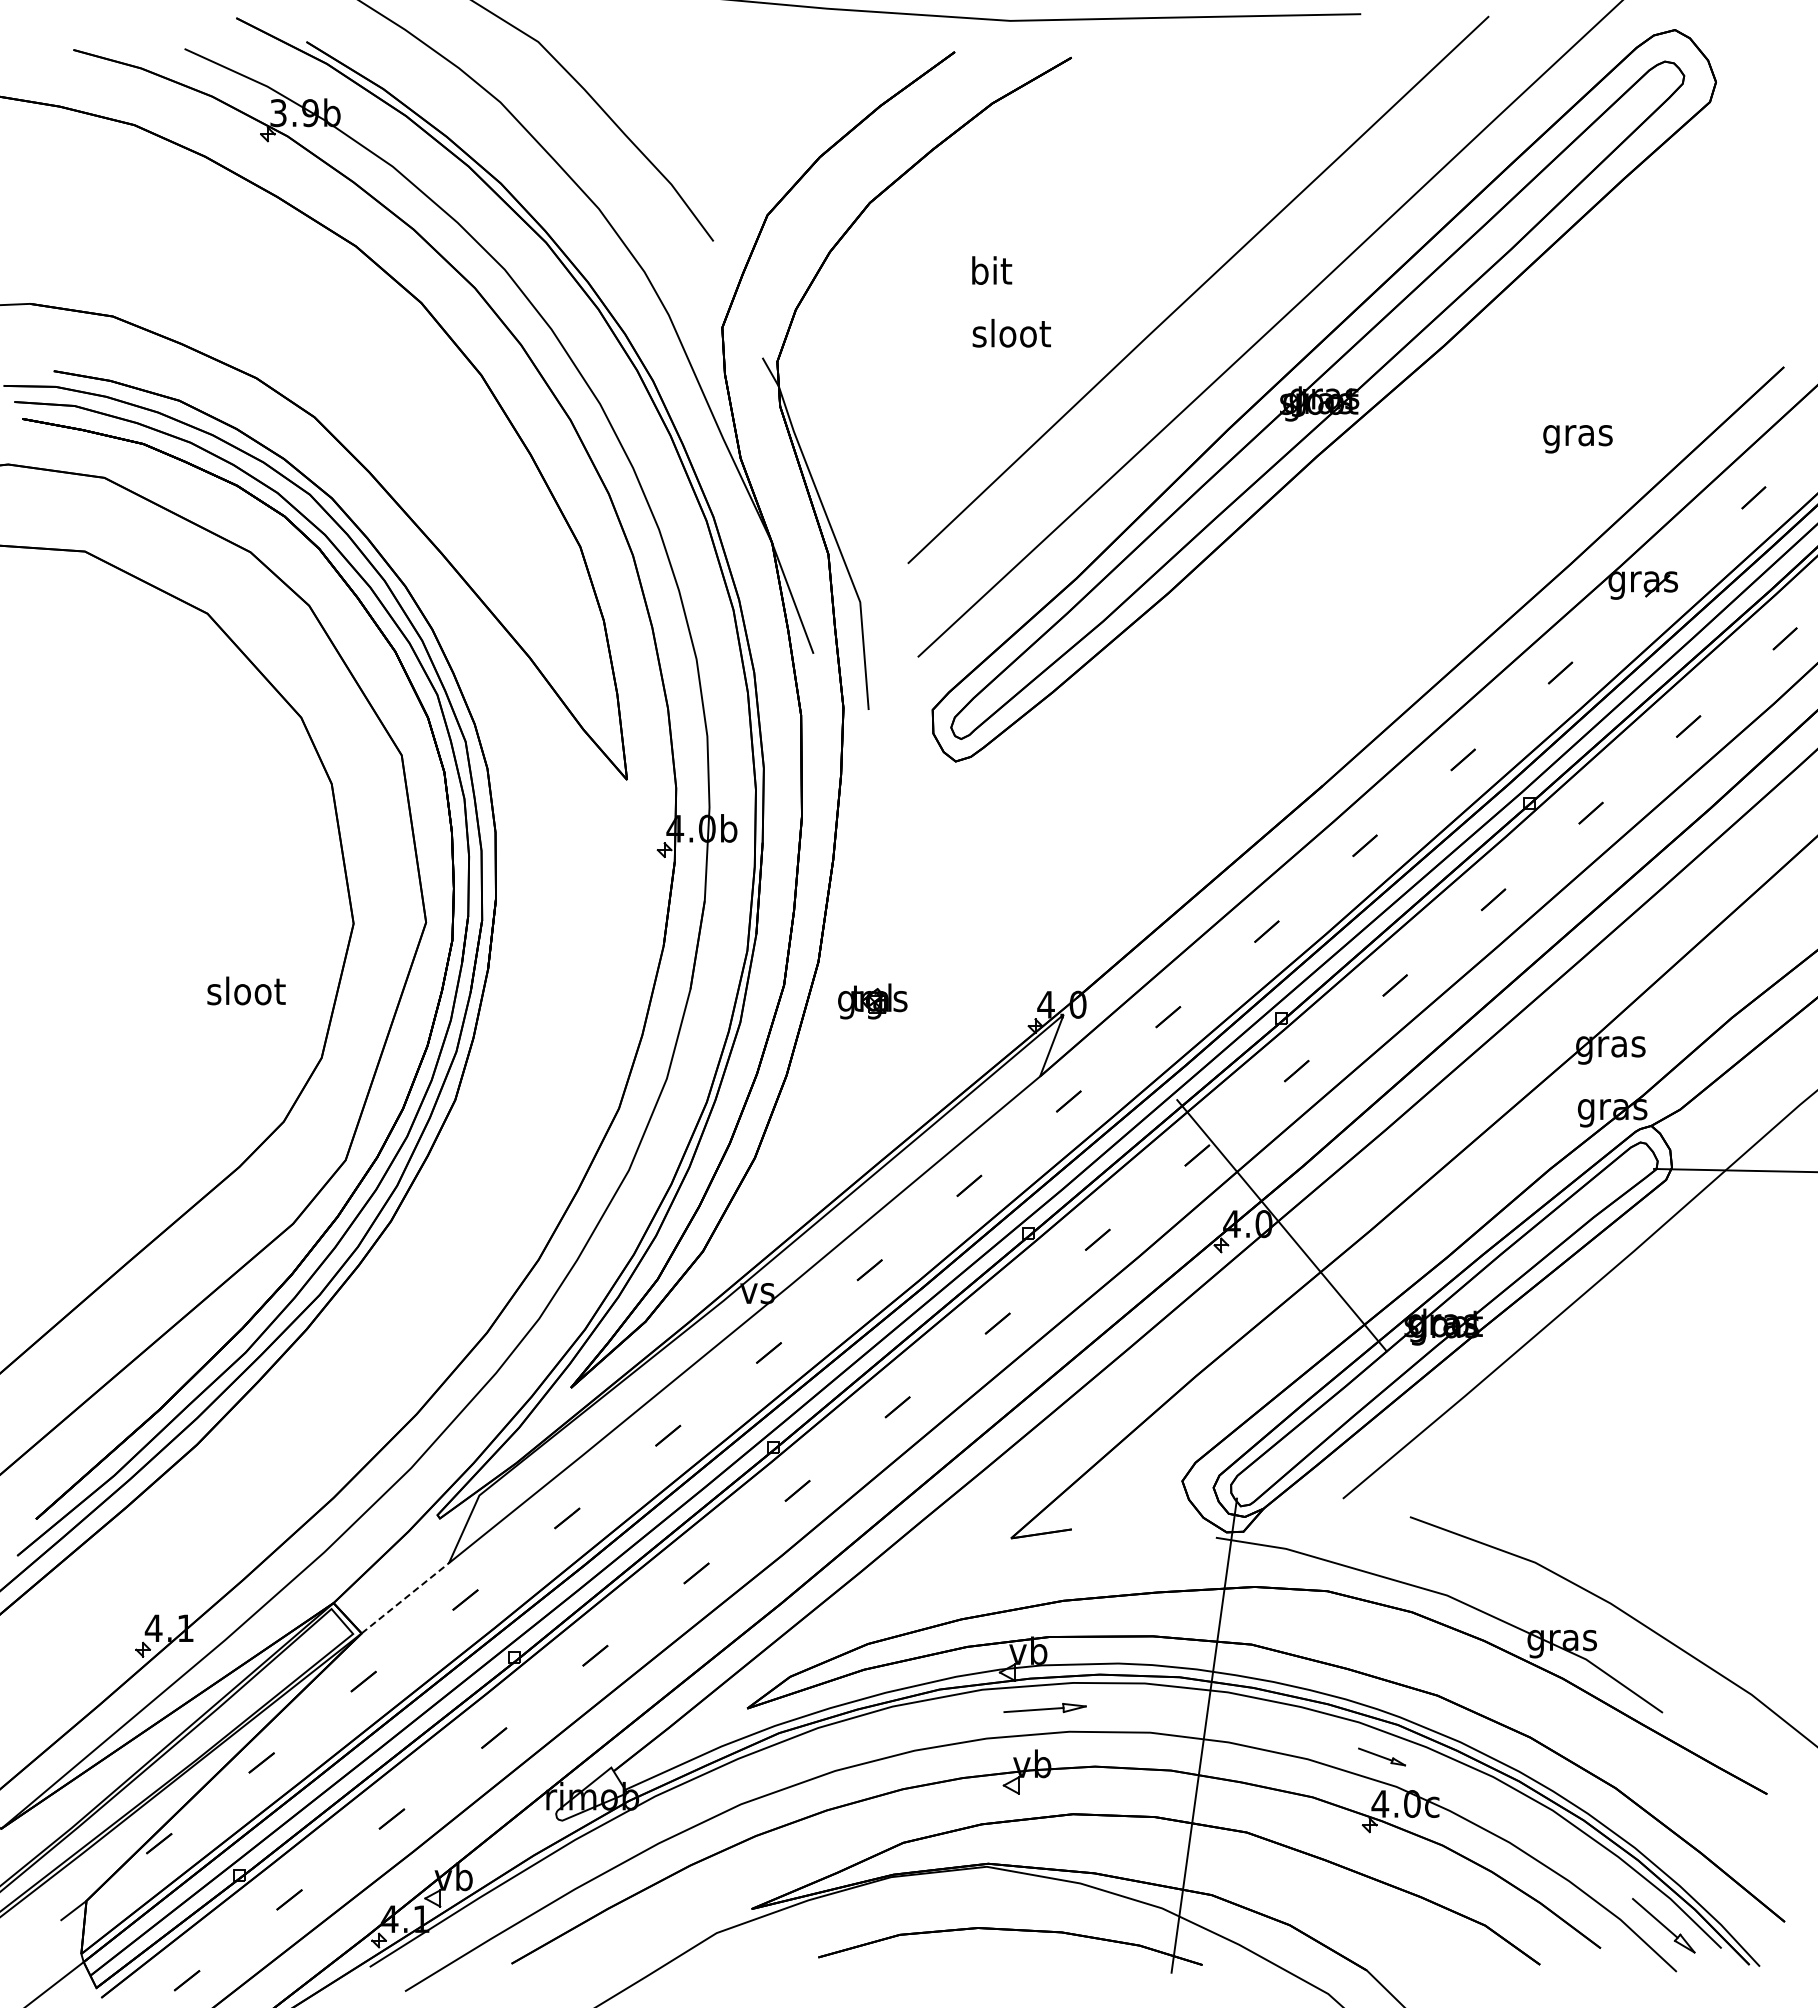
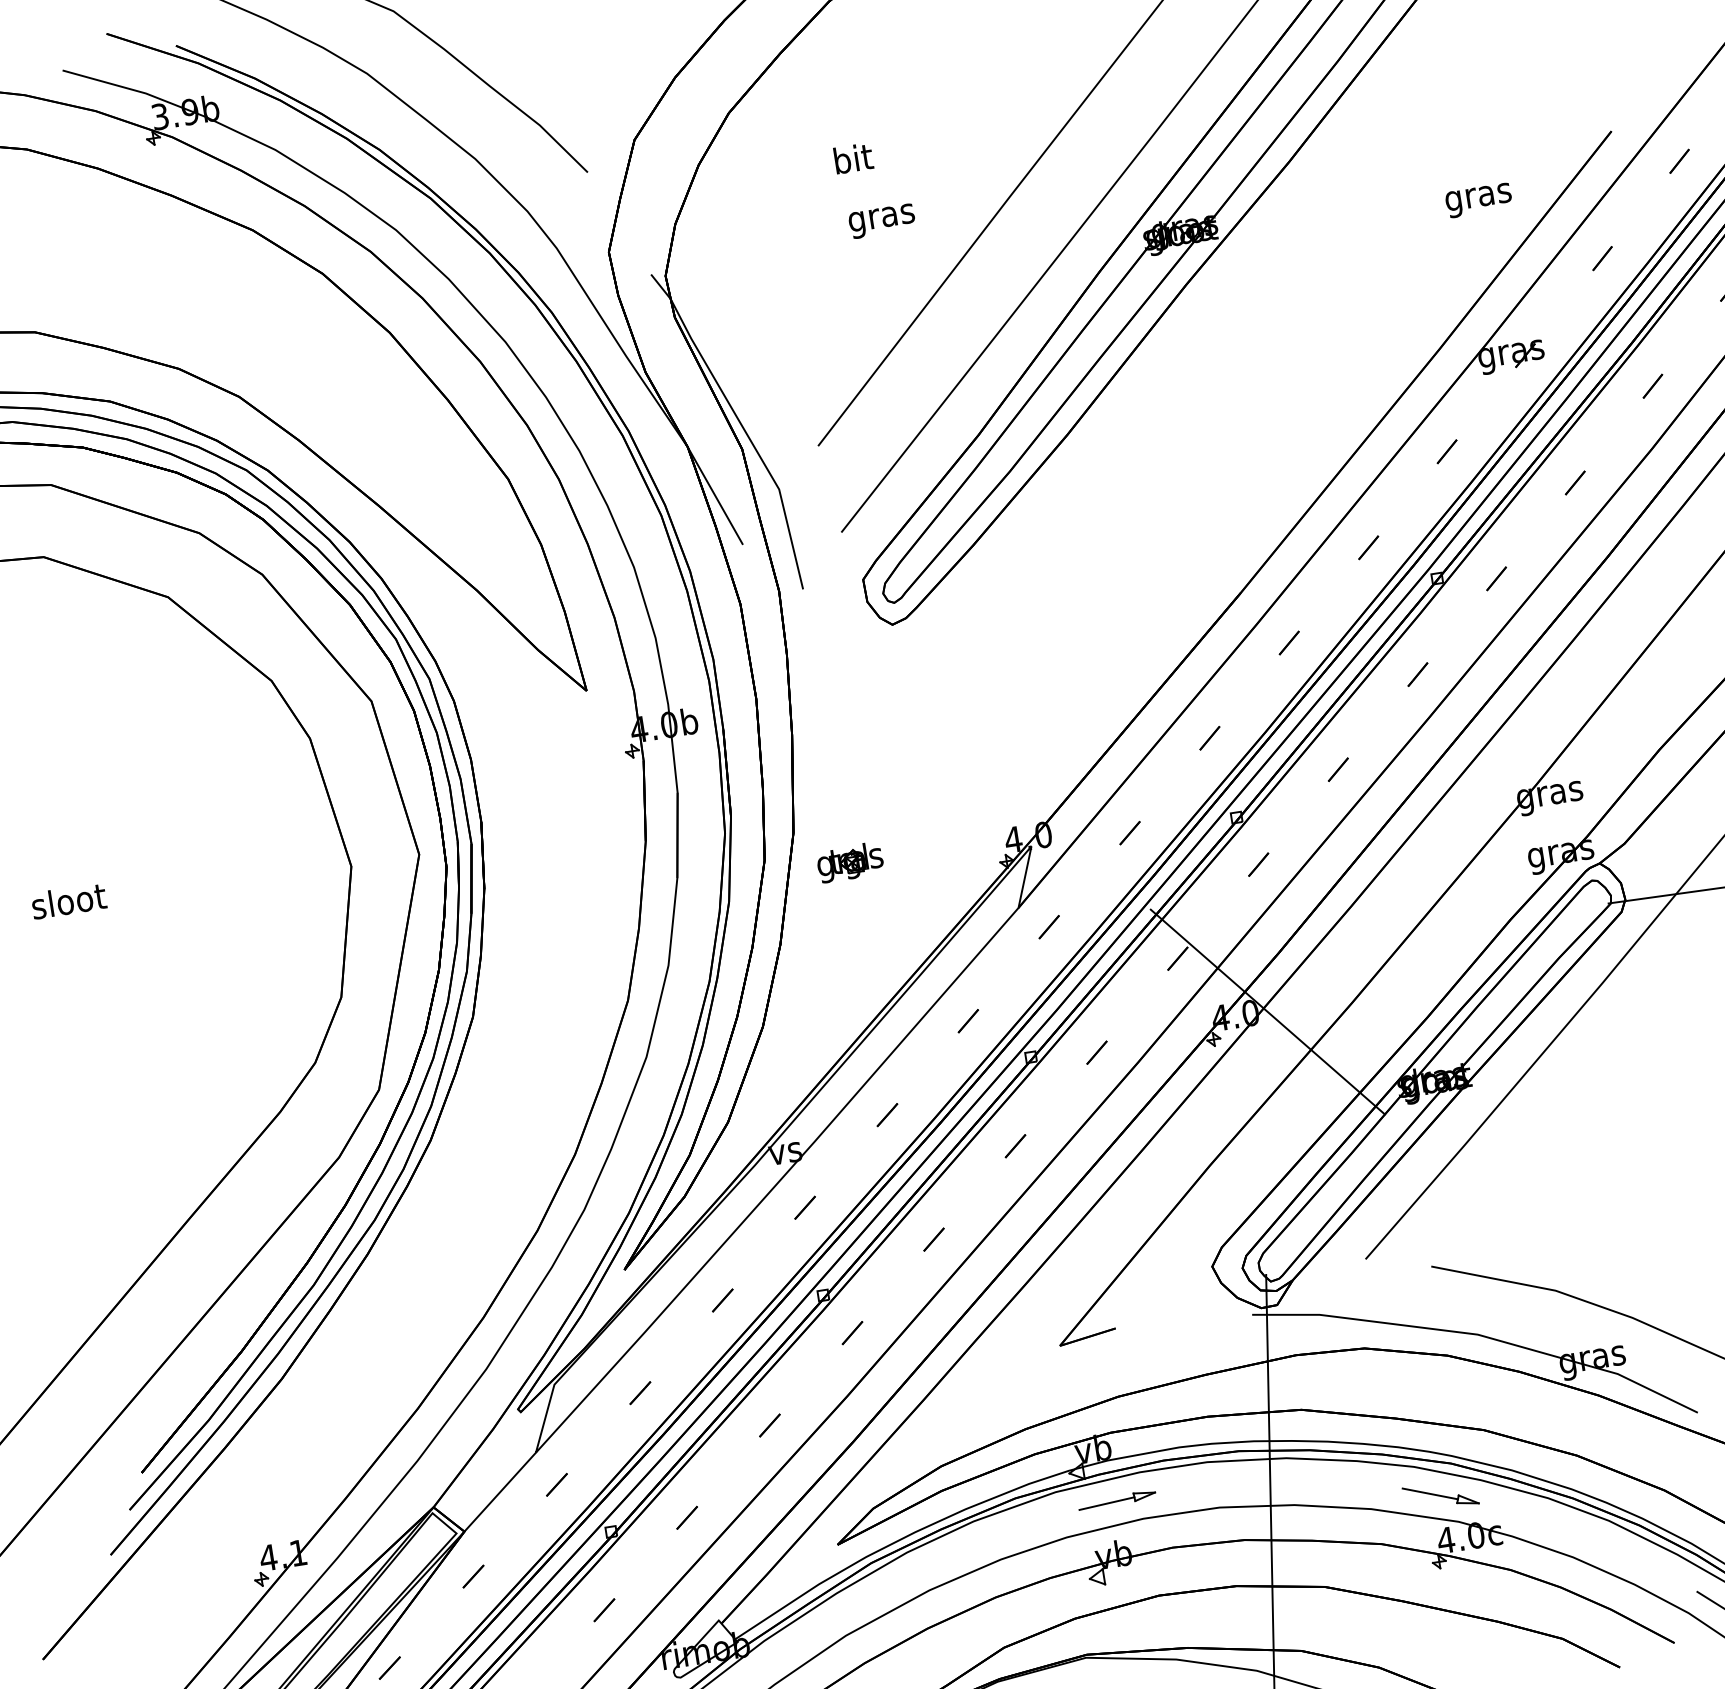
text: (1011, 336) -> (881, 217), sloot -> gras
text: (1577, 439) -> (1478, 200), moved
text: (246, 990) -> (68, 900), moved
line: (405, 1597) -> (500, 1491), dashed -> solid
part: (1381, 1756) -> (1440, 1495), size x1.67

